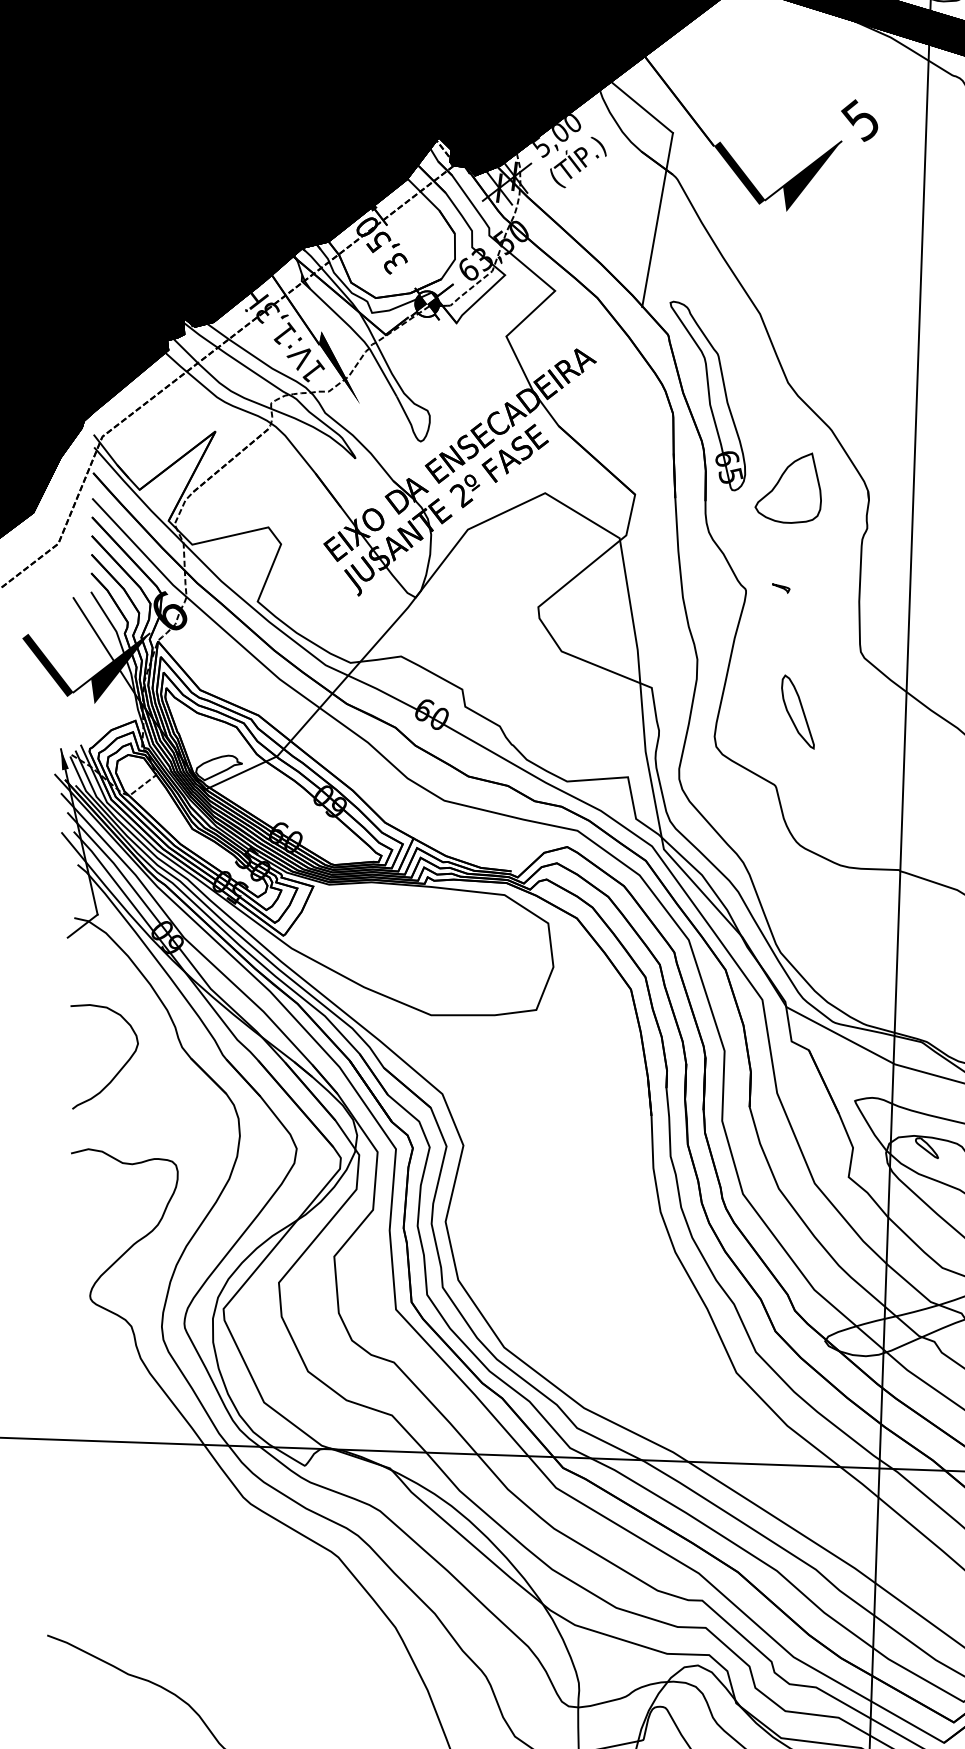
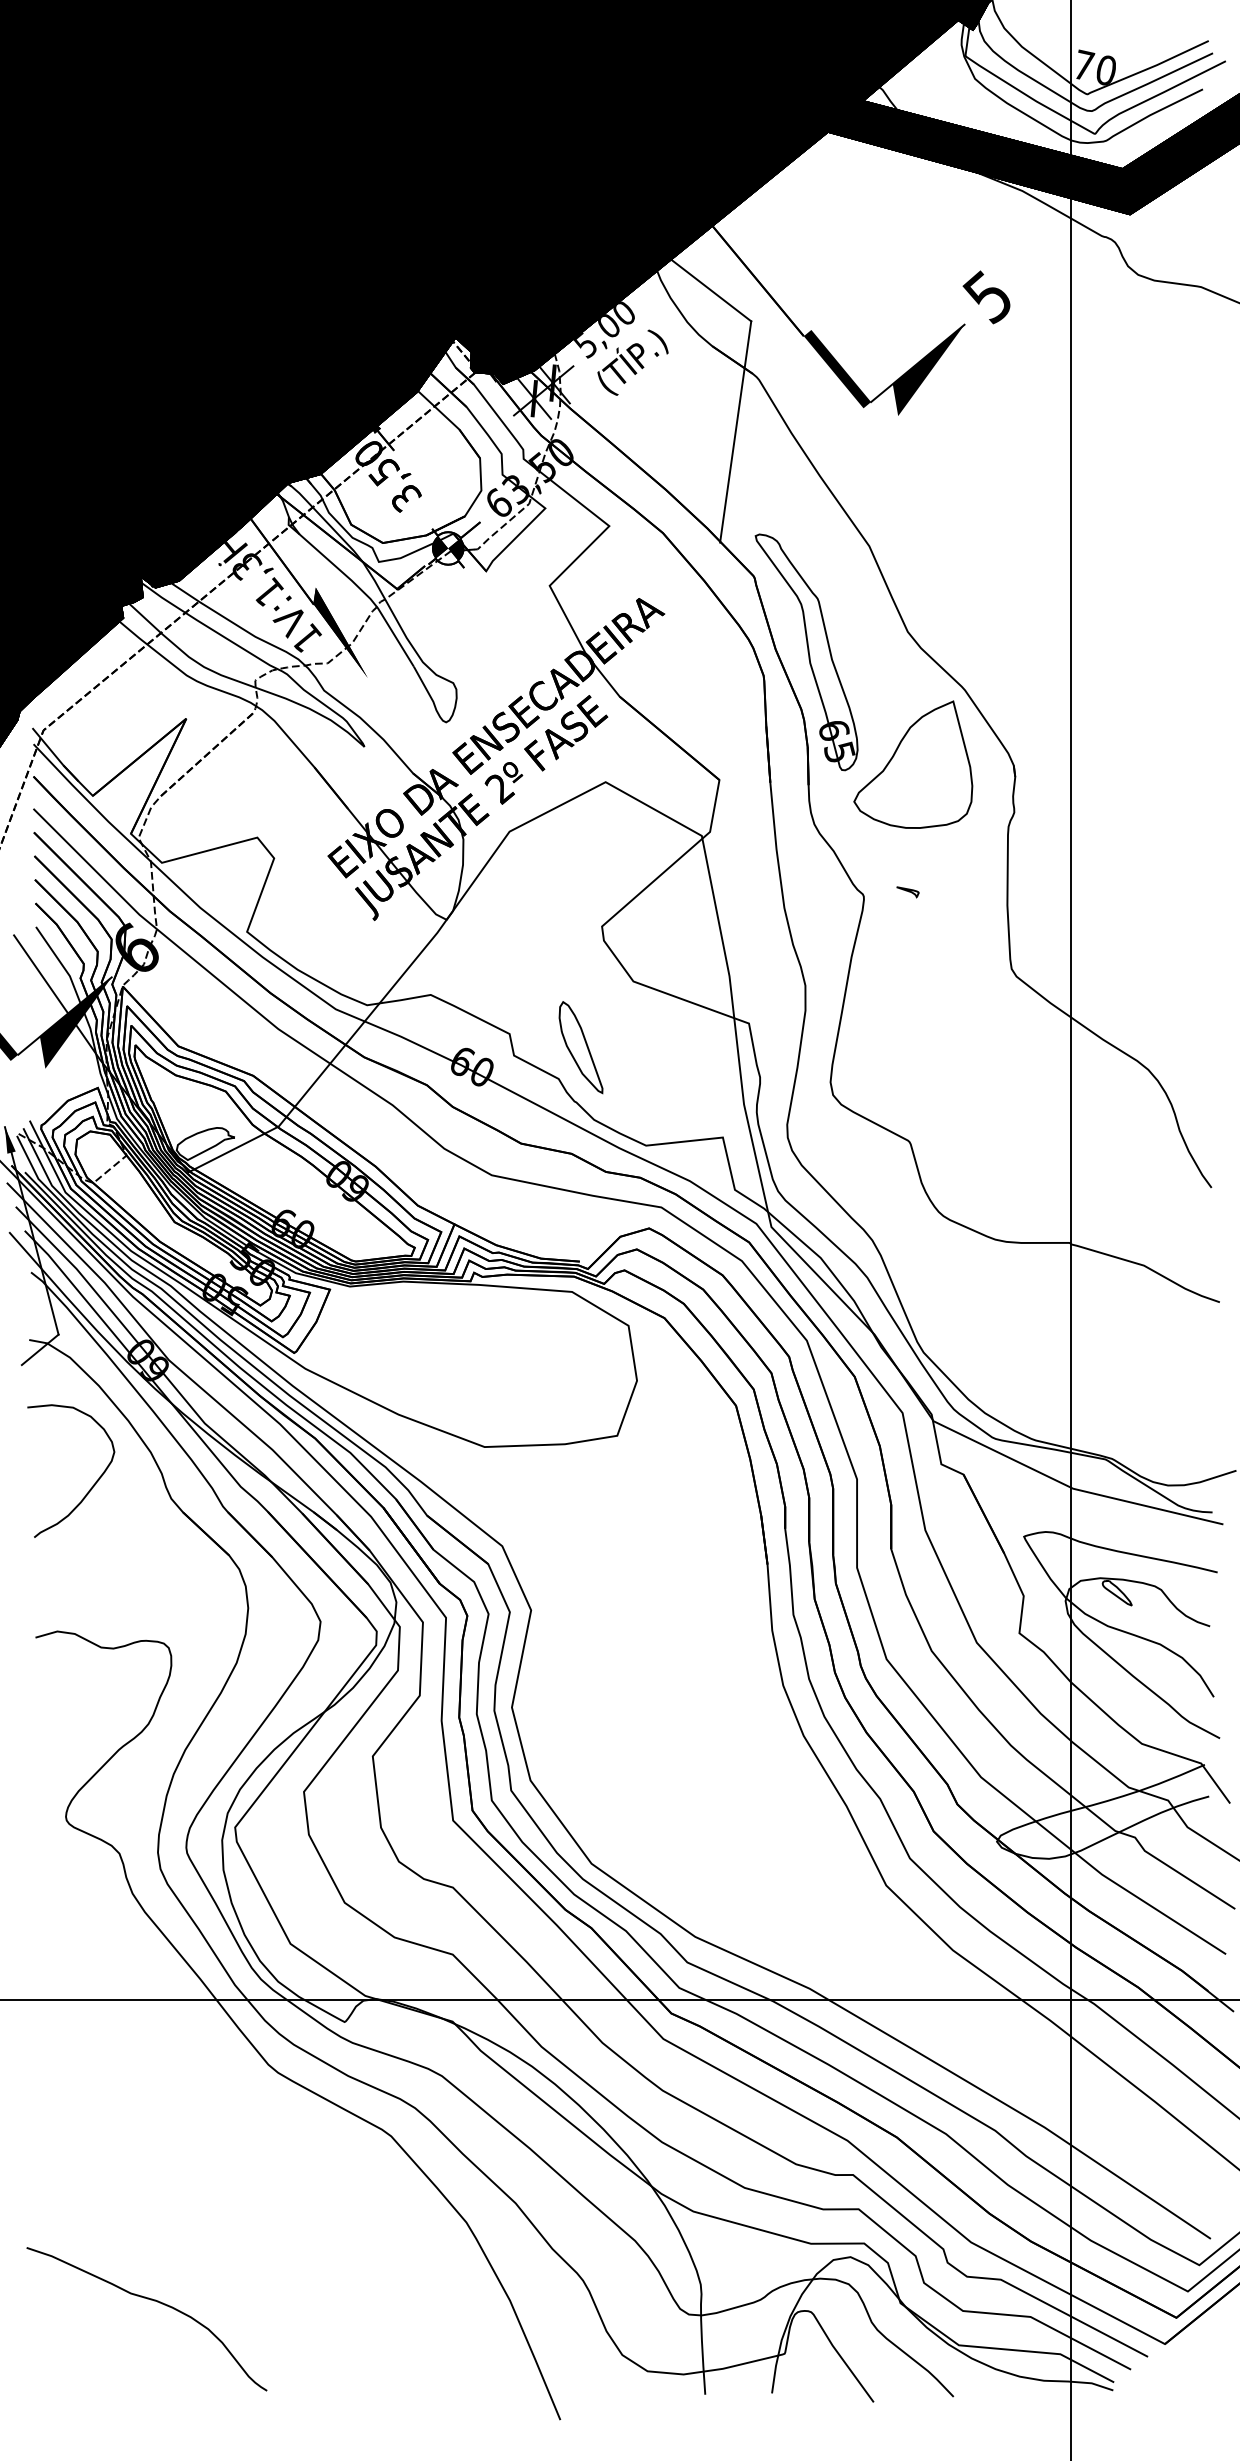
part: (788, 487) -> (913, 764), size x1.43
part: (797, 711) -> (580, 1047), moved
curve: (119, 1069) -> (92, 1485), moved

